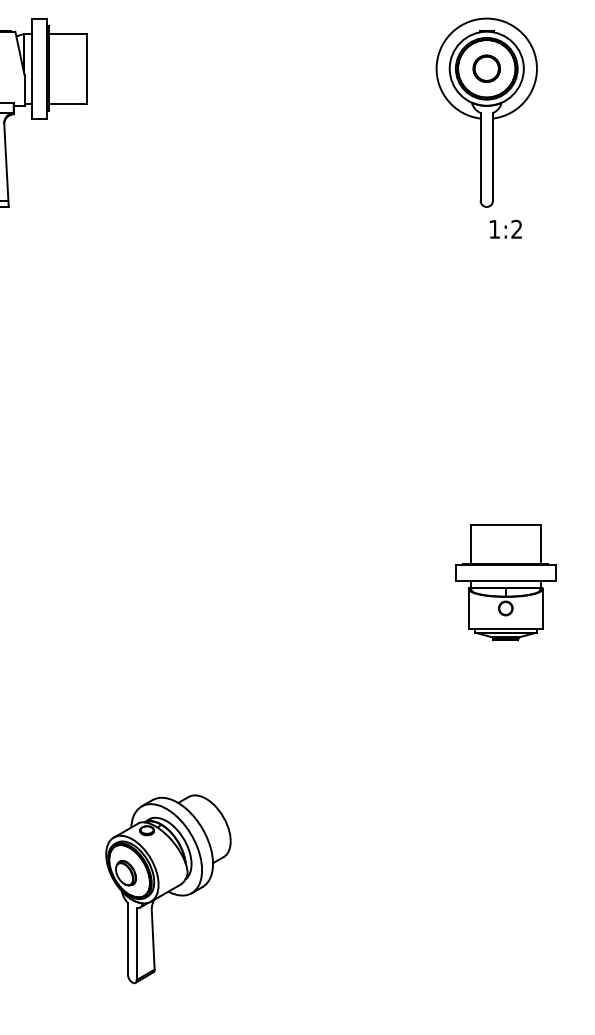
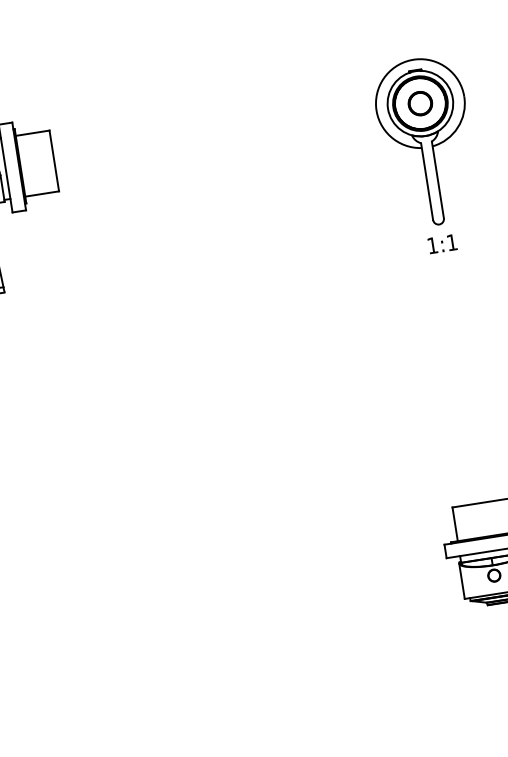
part: (486, 112) -> (426, 141), moved
text: (516, 228) -> (451, 241), 1:2 -> 1:1

